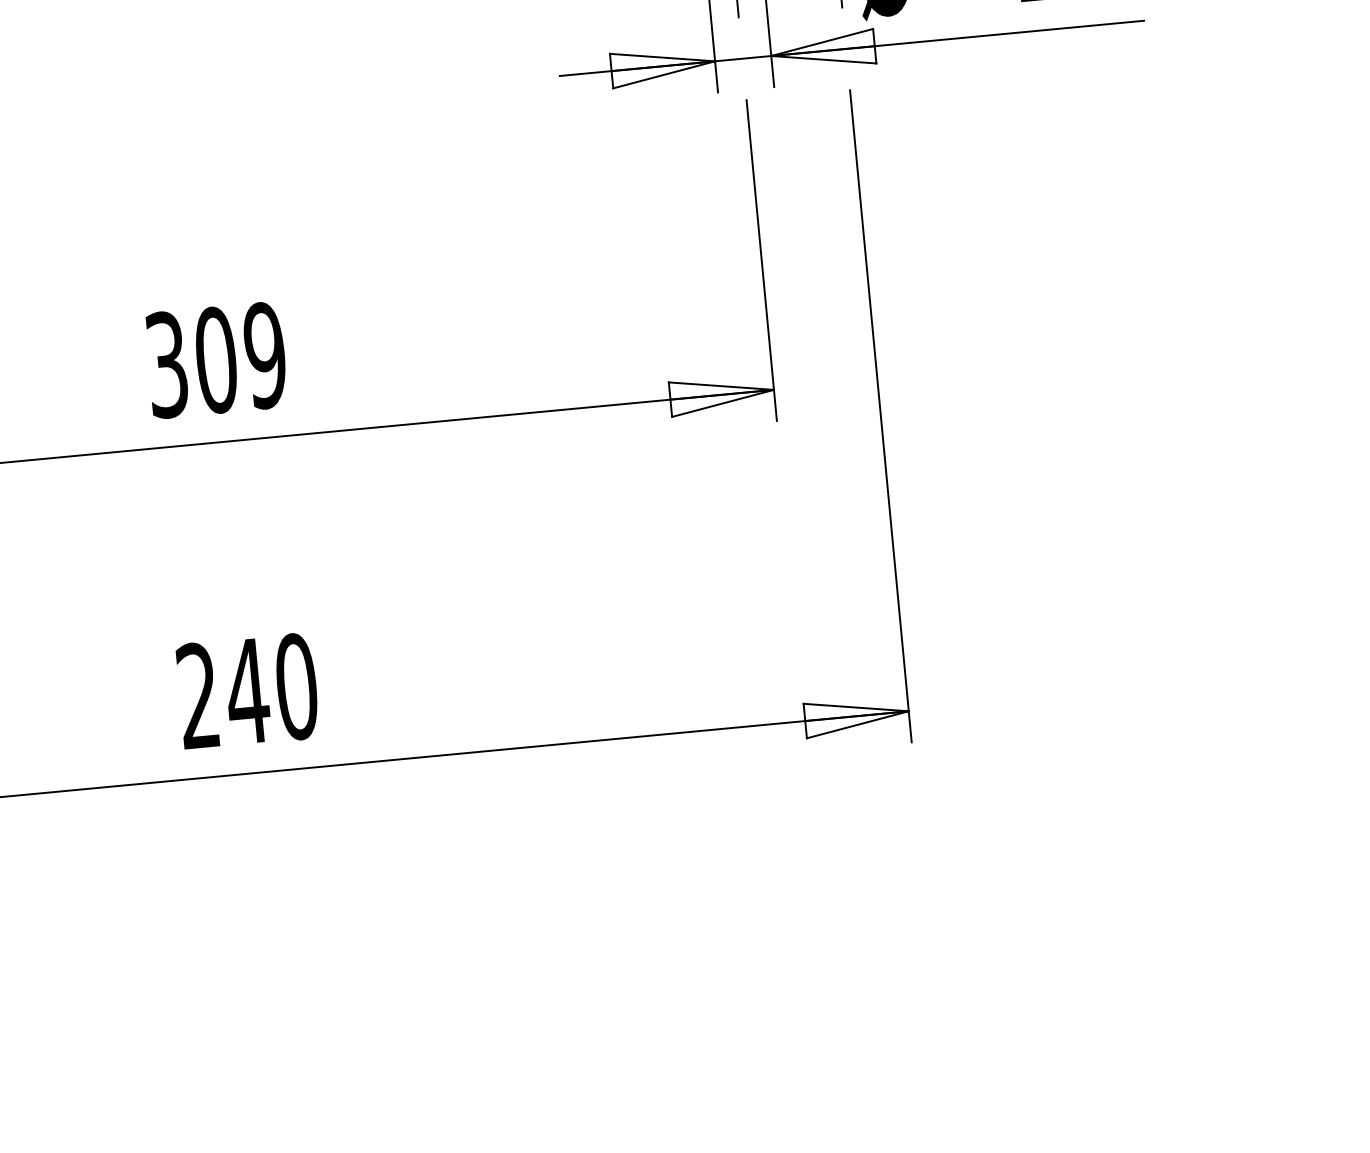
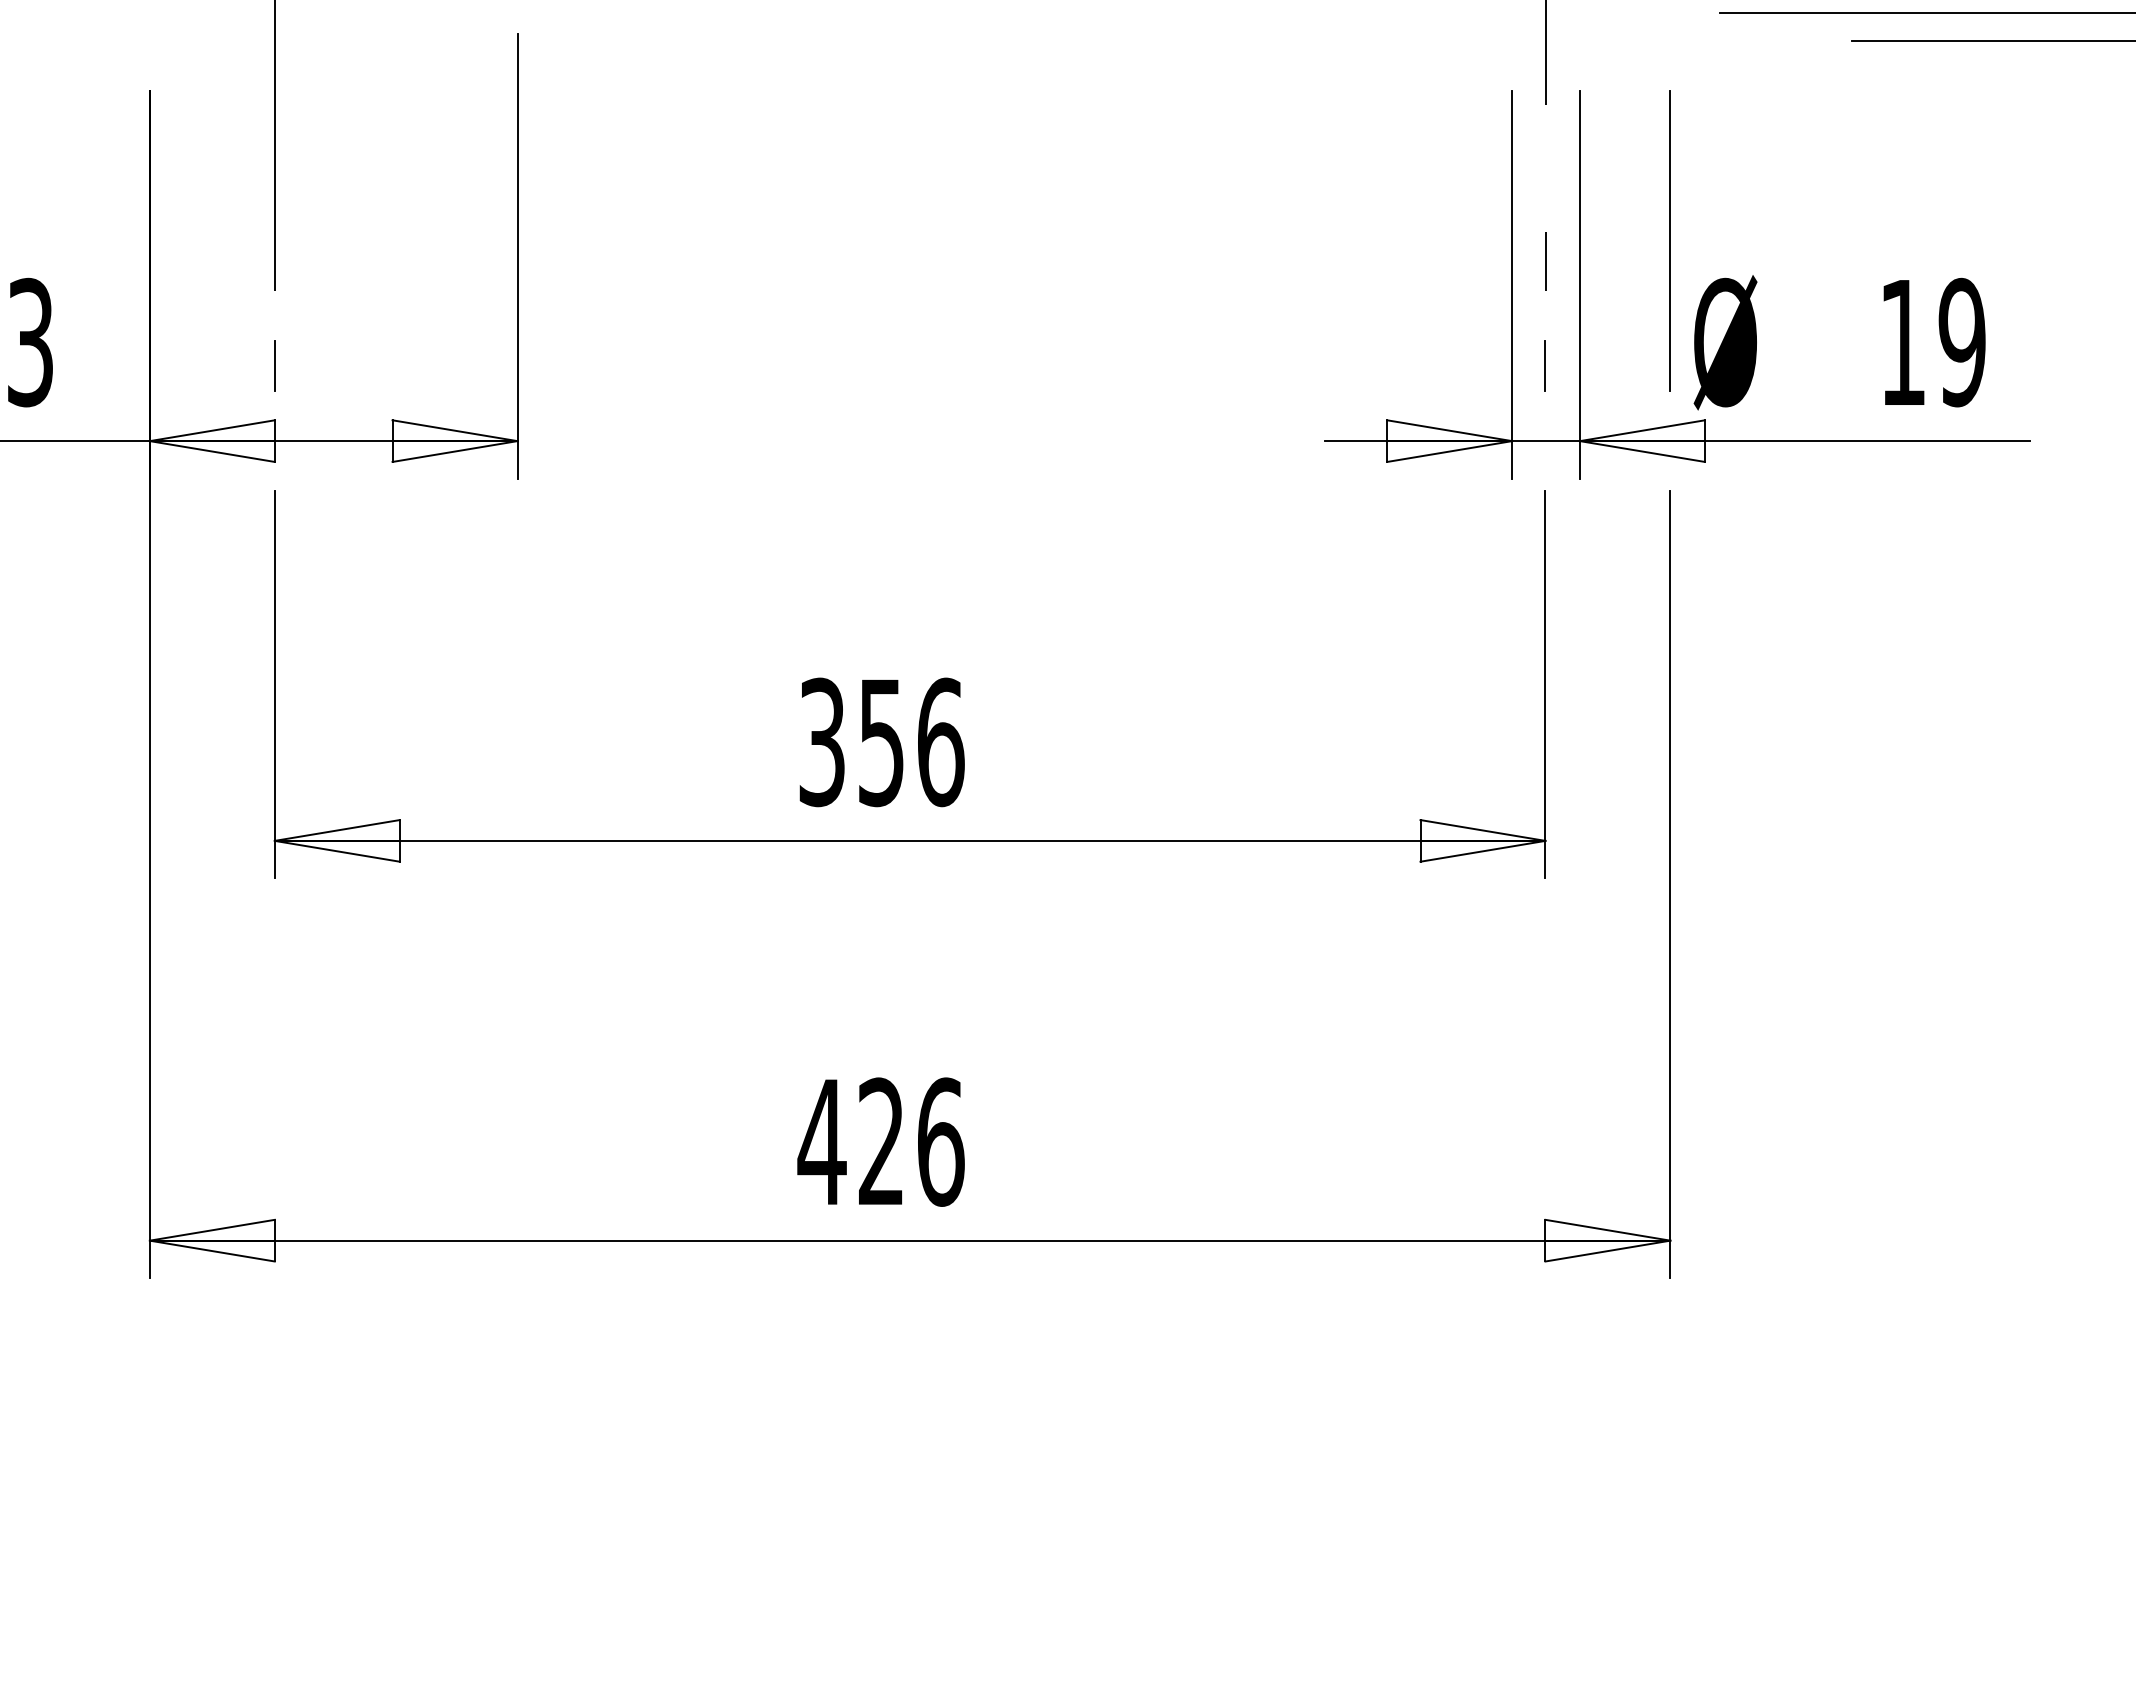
text: (241, 358) -> (911, 742), 309 -> 356
text: (246, 690) -> (880, 1141), 240 -> 426

